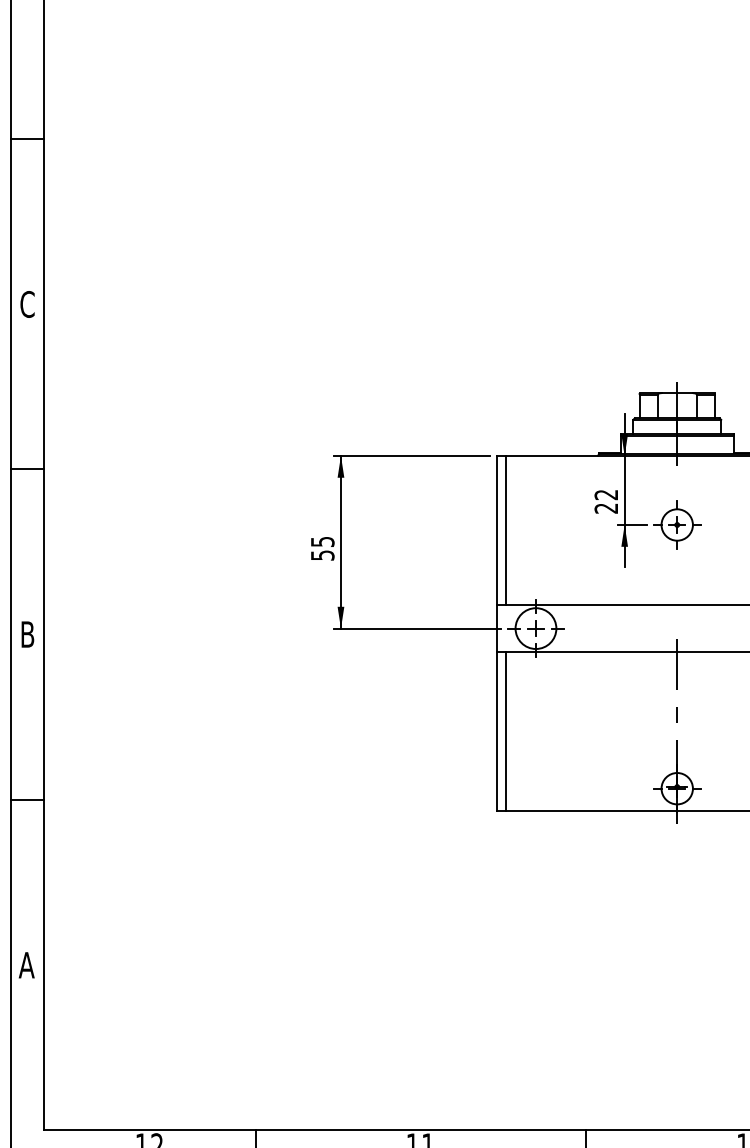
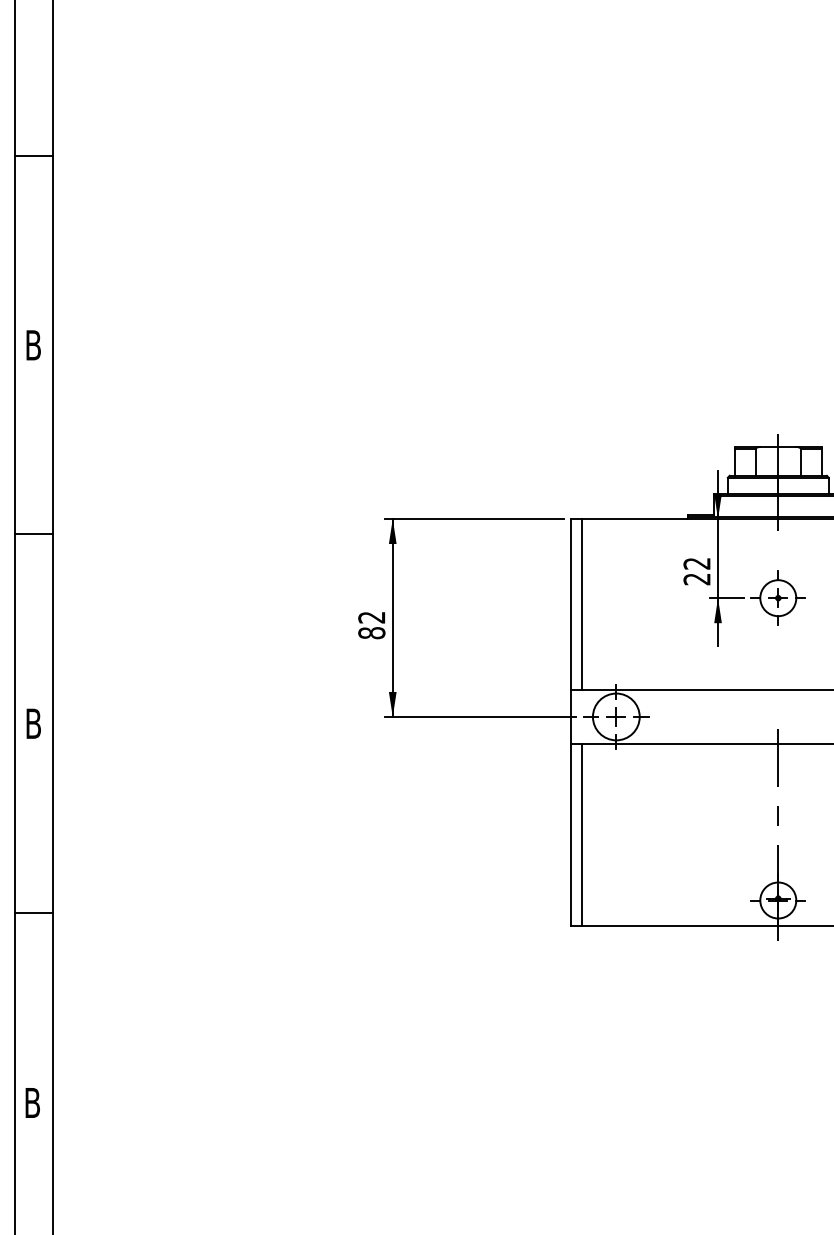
text: (27, 304) -> (33, 345), C -> B
text: (322, 548) -> (371, 625), 55 -> 82
text: (26, 965) -> (32, 1103), A -> B

